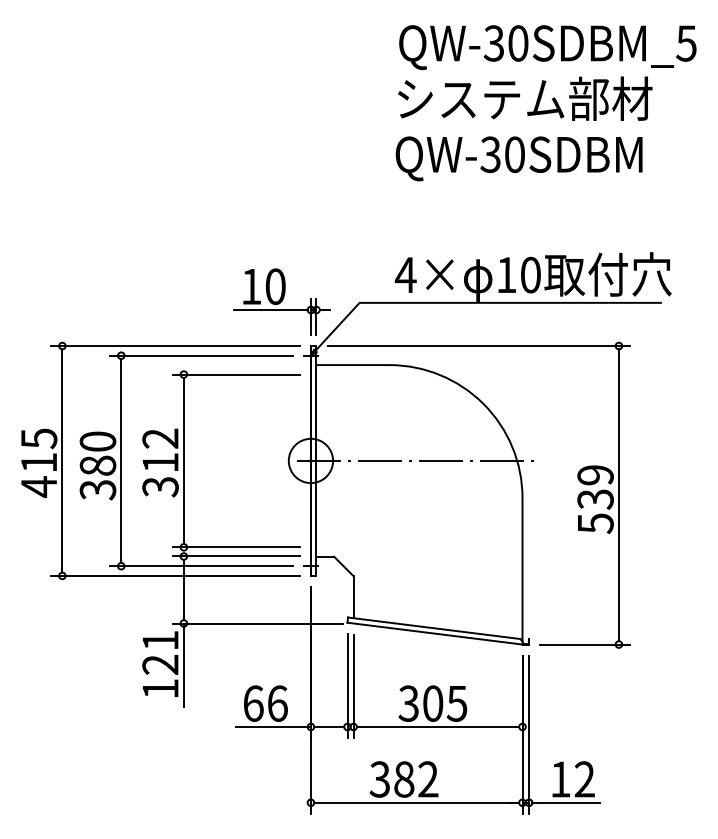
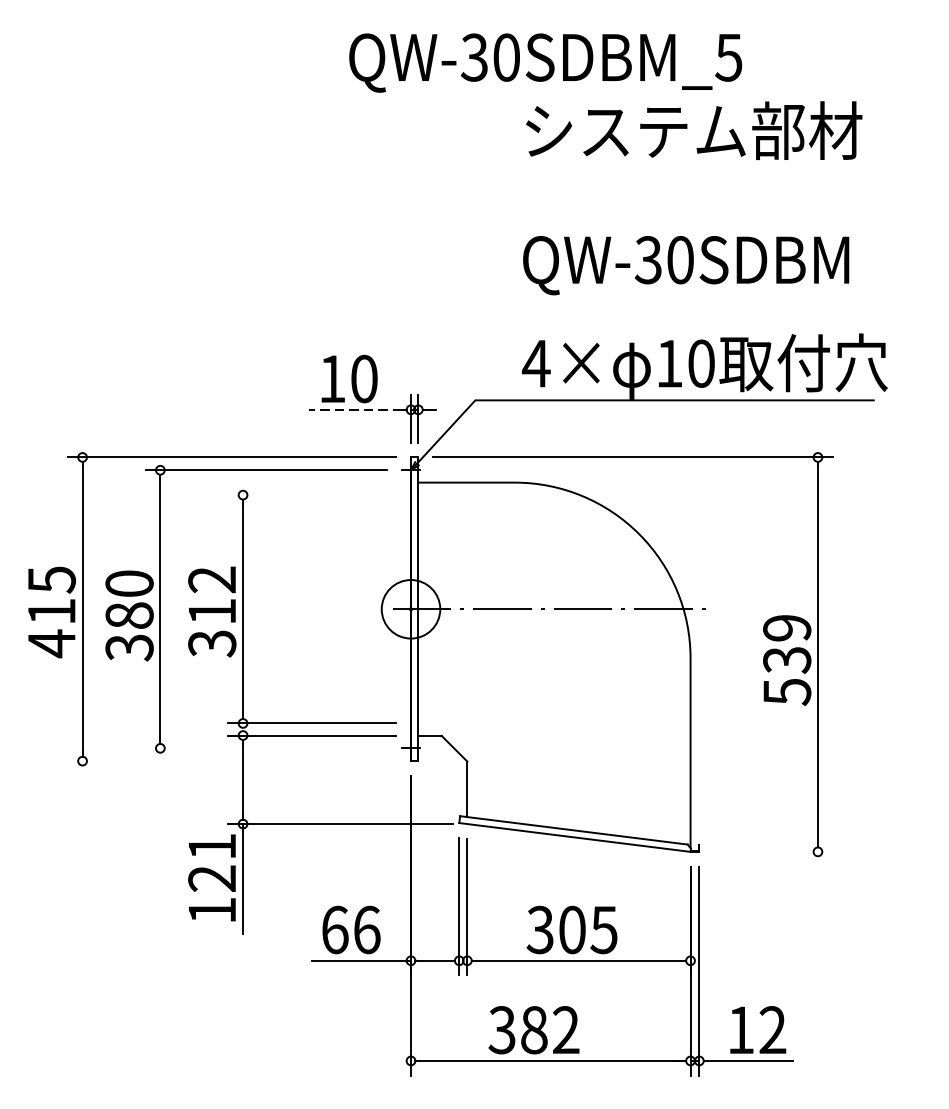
text: (547, 47) -> (545, 62), moved
text: (518, 158) -> (685, 265), moved
line: (268, 310) -> (354, 410), solid -> dashed
line: (235, 374) -> (311, 495), removed
line: (201, 566) -> (266, 748), removed
line: (175, 575) -> (232, 760), removed
line: (585, 644) -> (773, 851), removed

